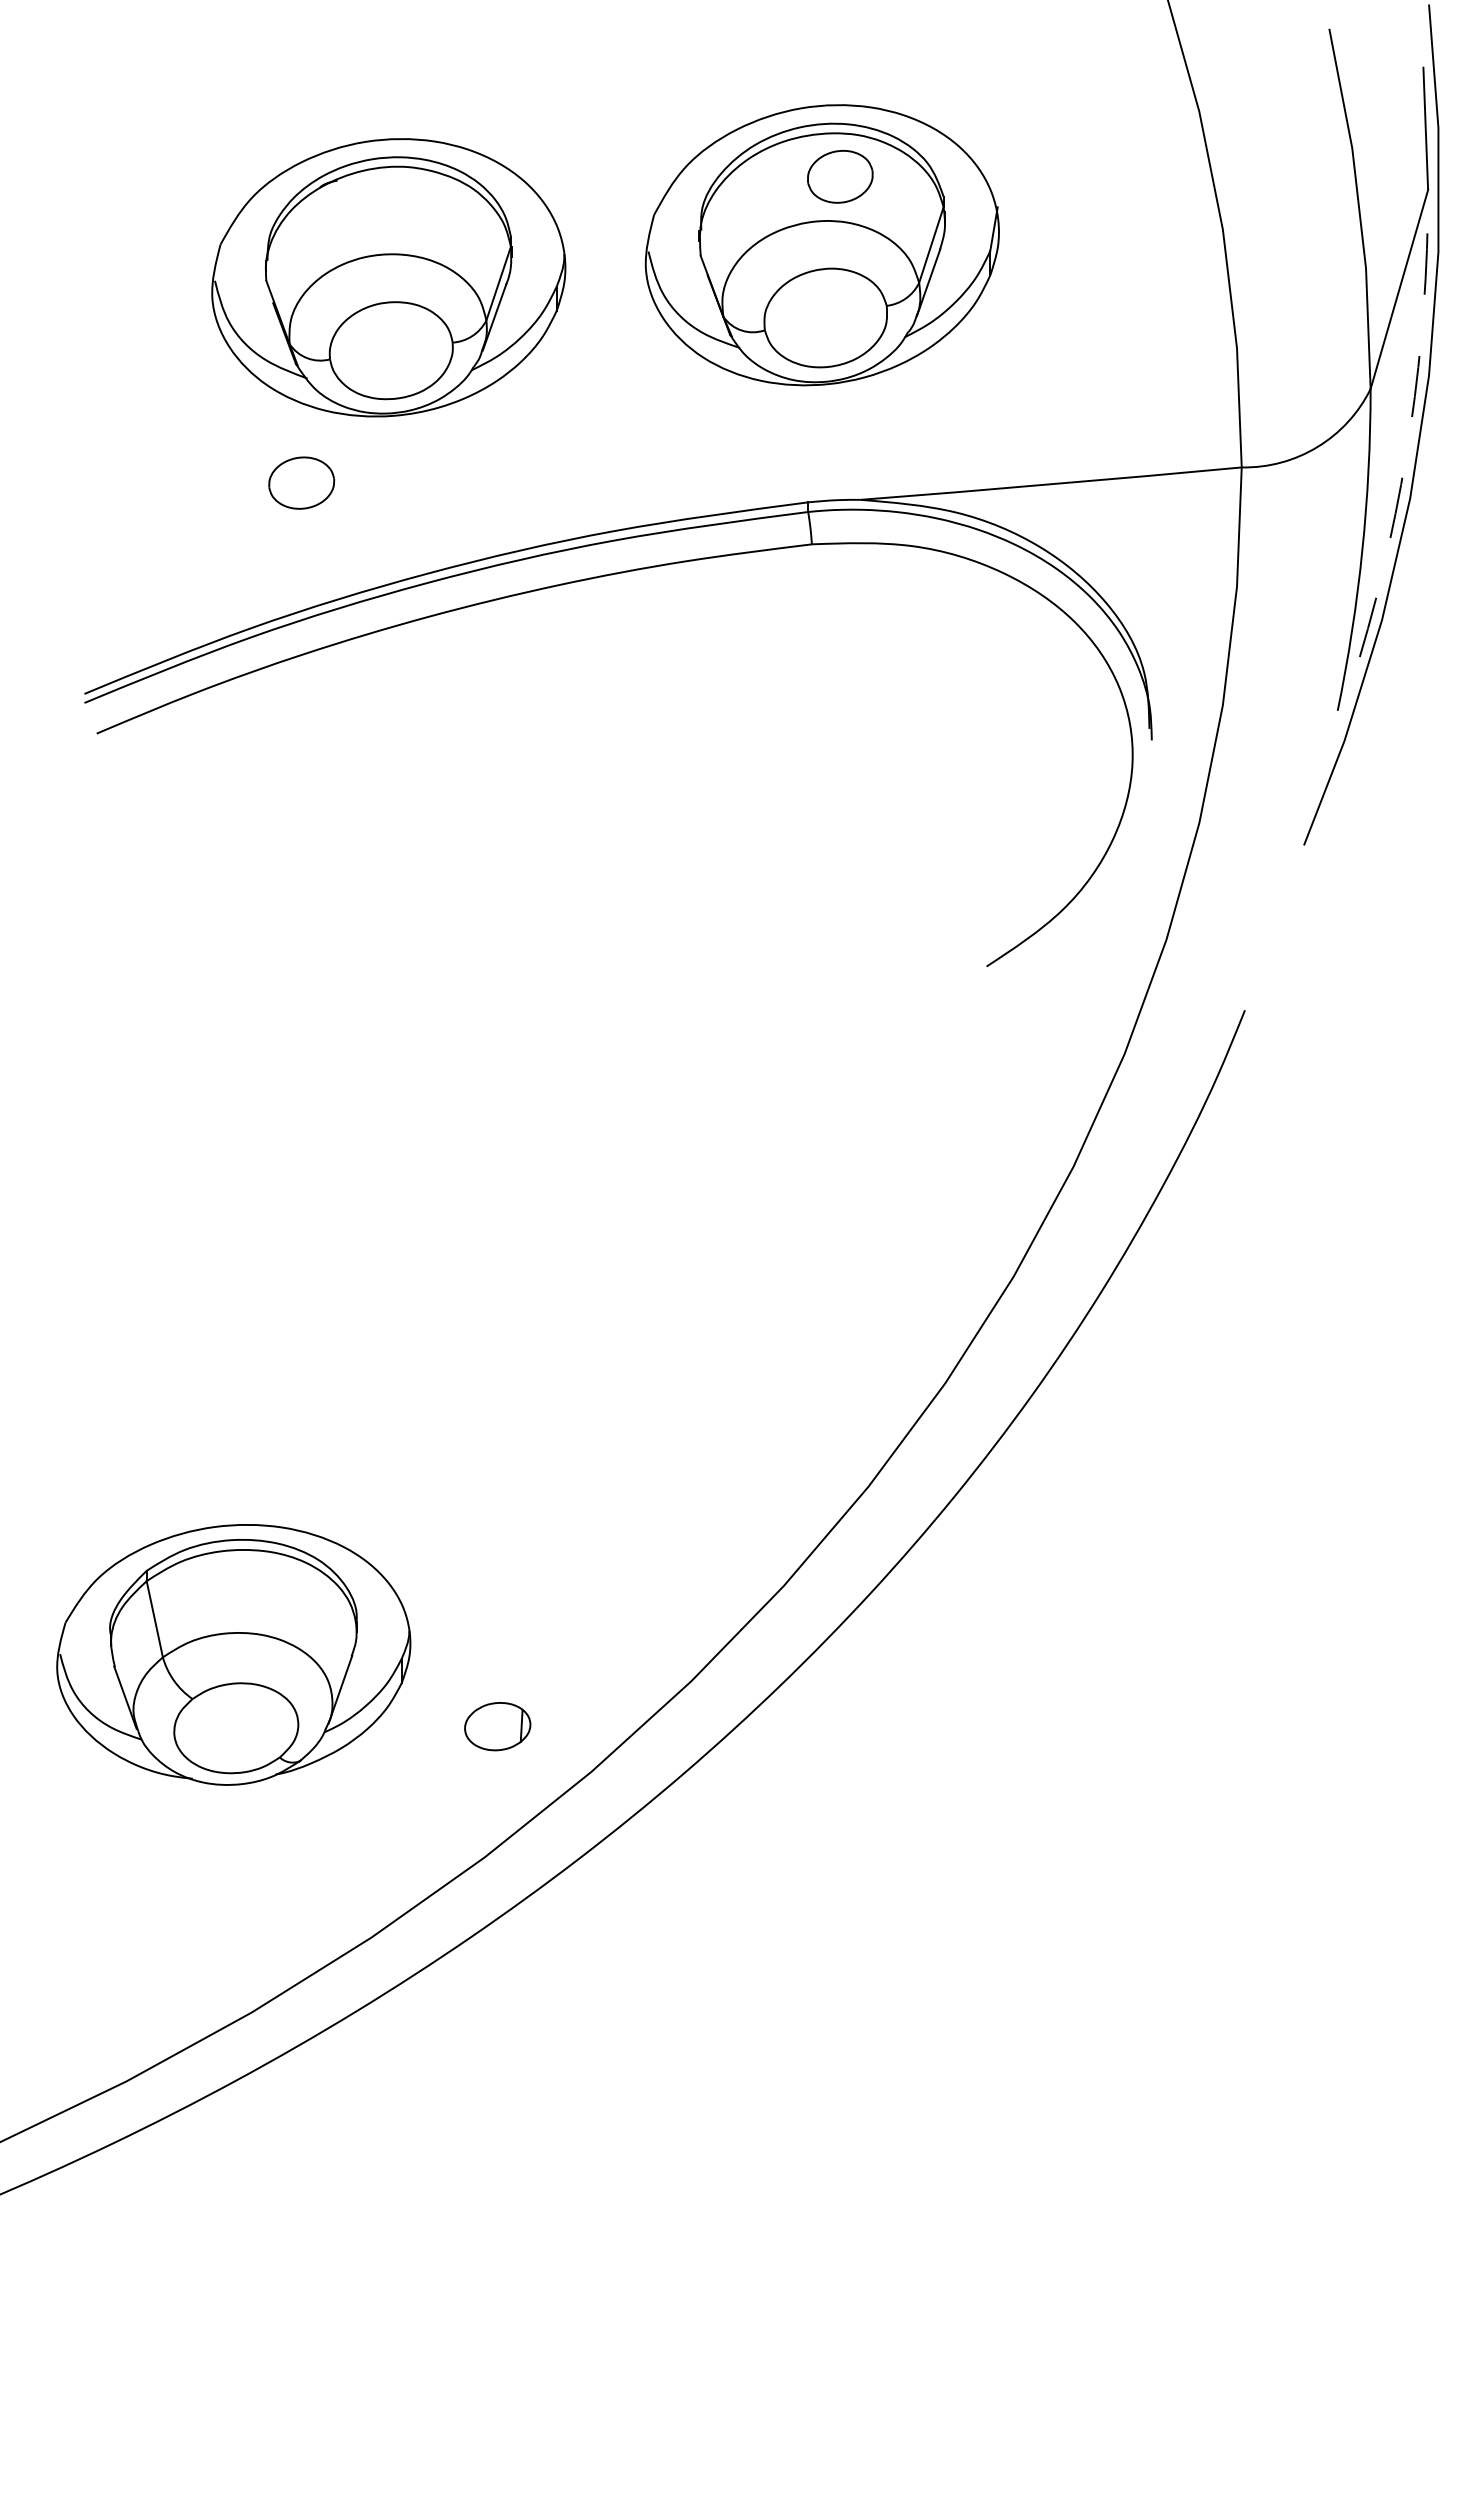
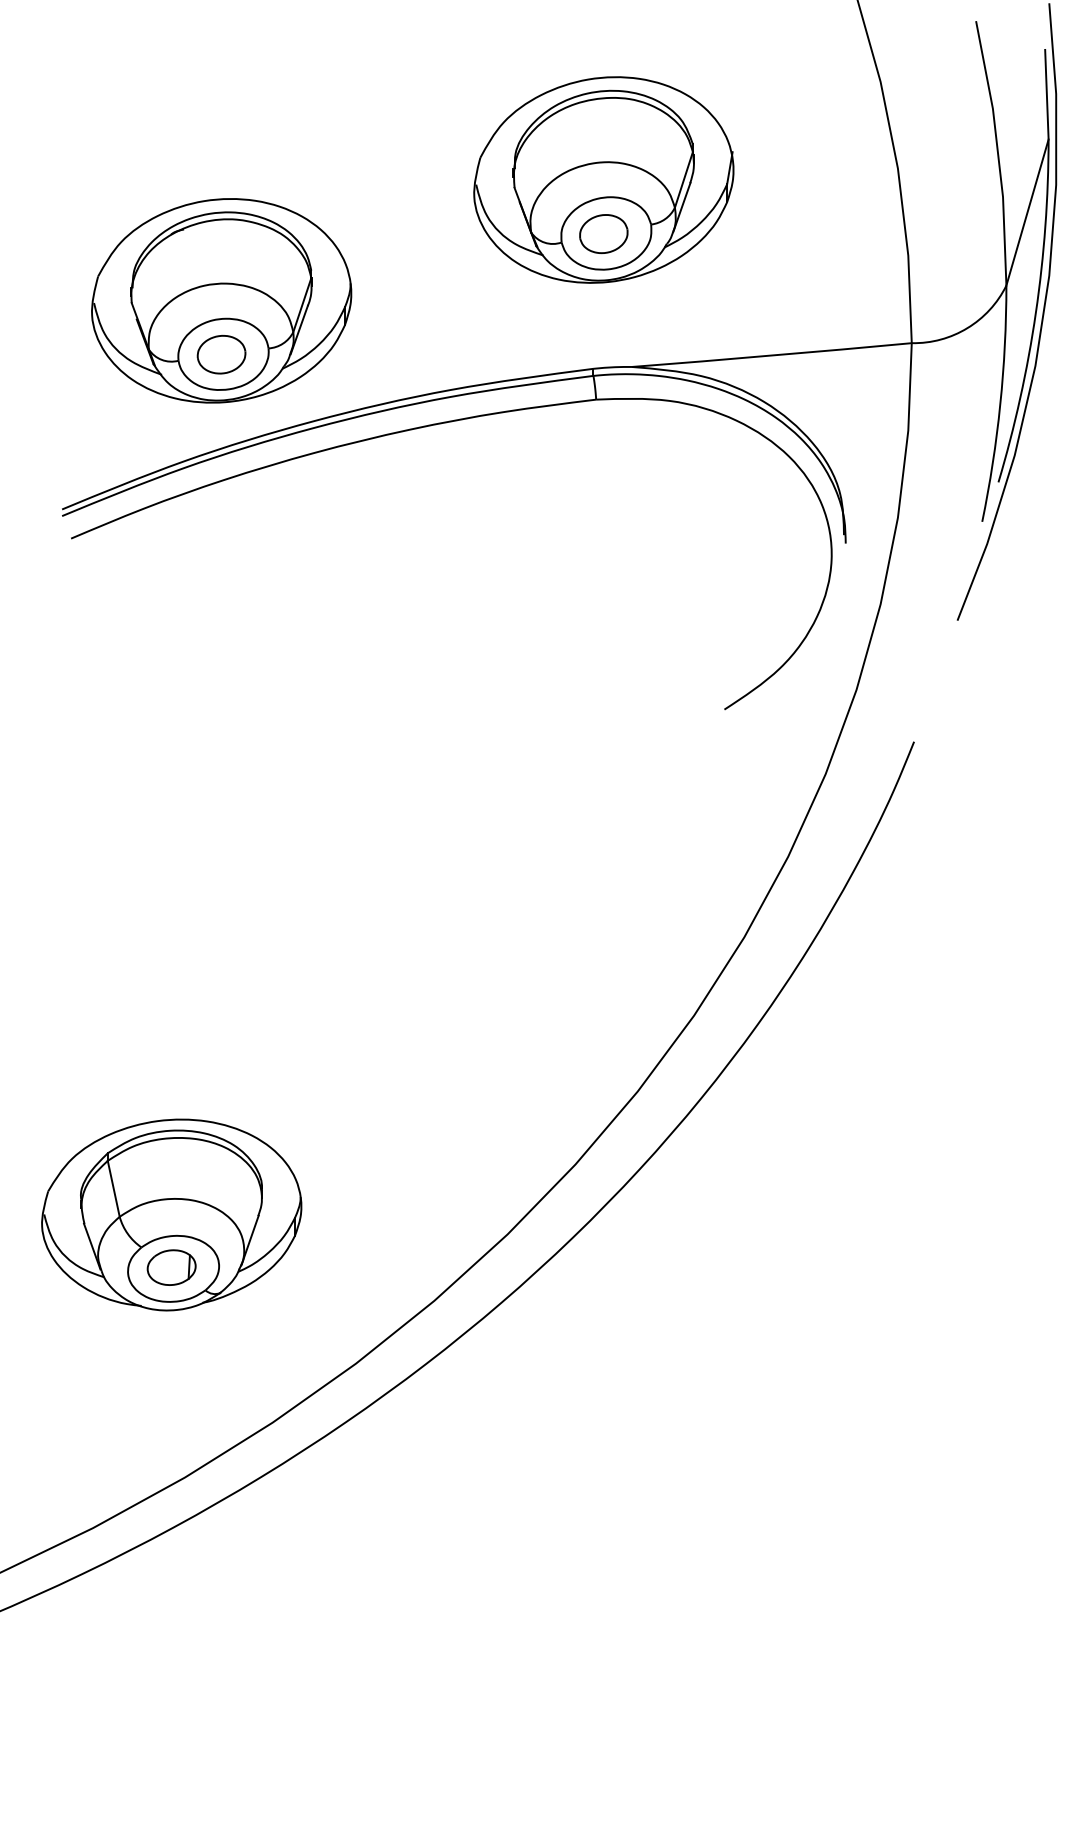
part: (840, 176) -> (603, 233), moved
part: (388, 277) -> (221, 300), moved
arc: (1410, 426) -> (1035, 313), dashed -> solid
part: (497, 1726) -> (171, 1267), moved

